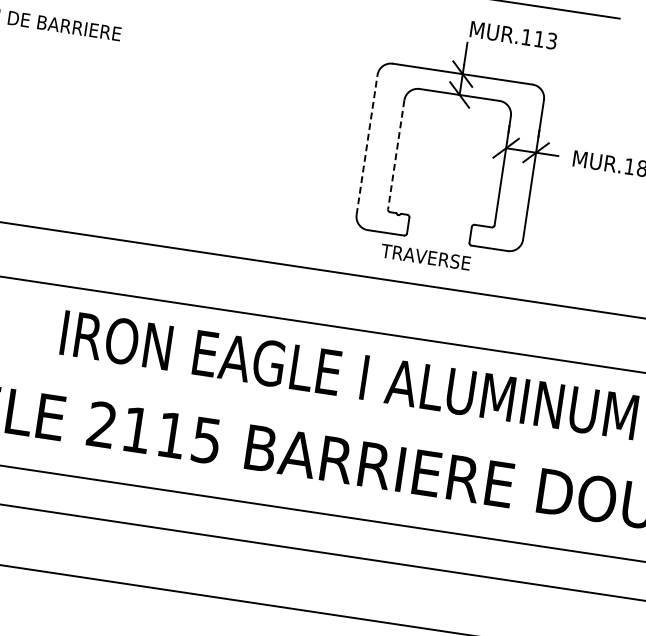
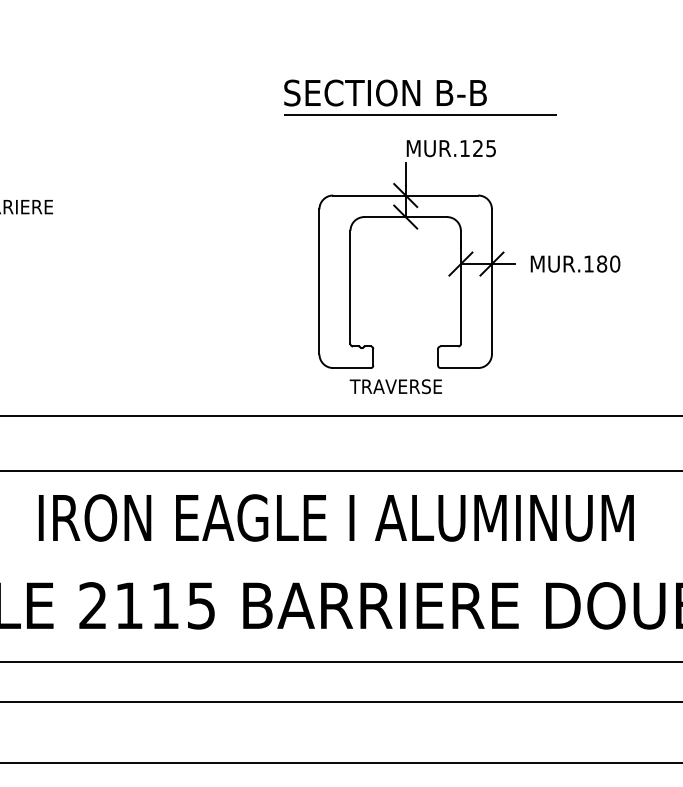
text: (545, 40) -> (484, 148), MUR.113 -> MUR.125
line: (367, 144) -> (319, 281), dashed -> solid
line: (396, 154) -> (350, 287), dashed -> solid

